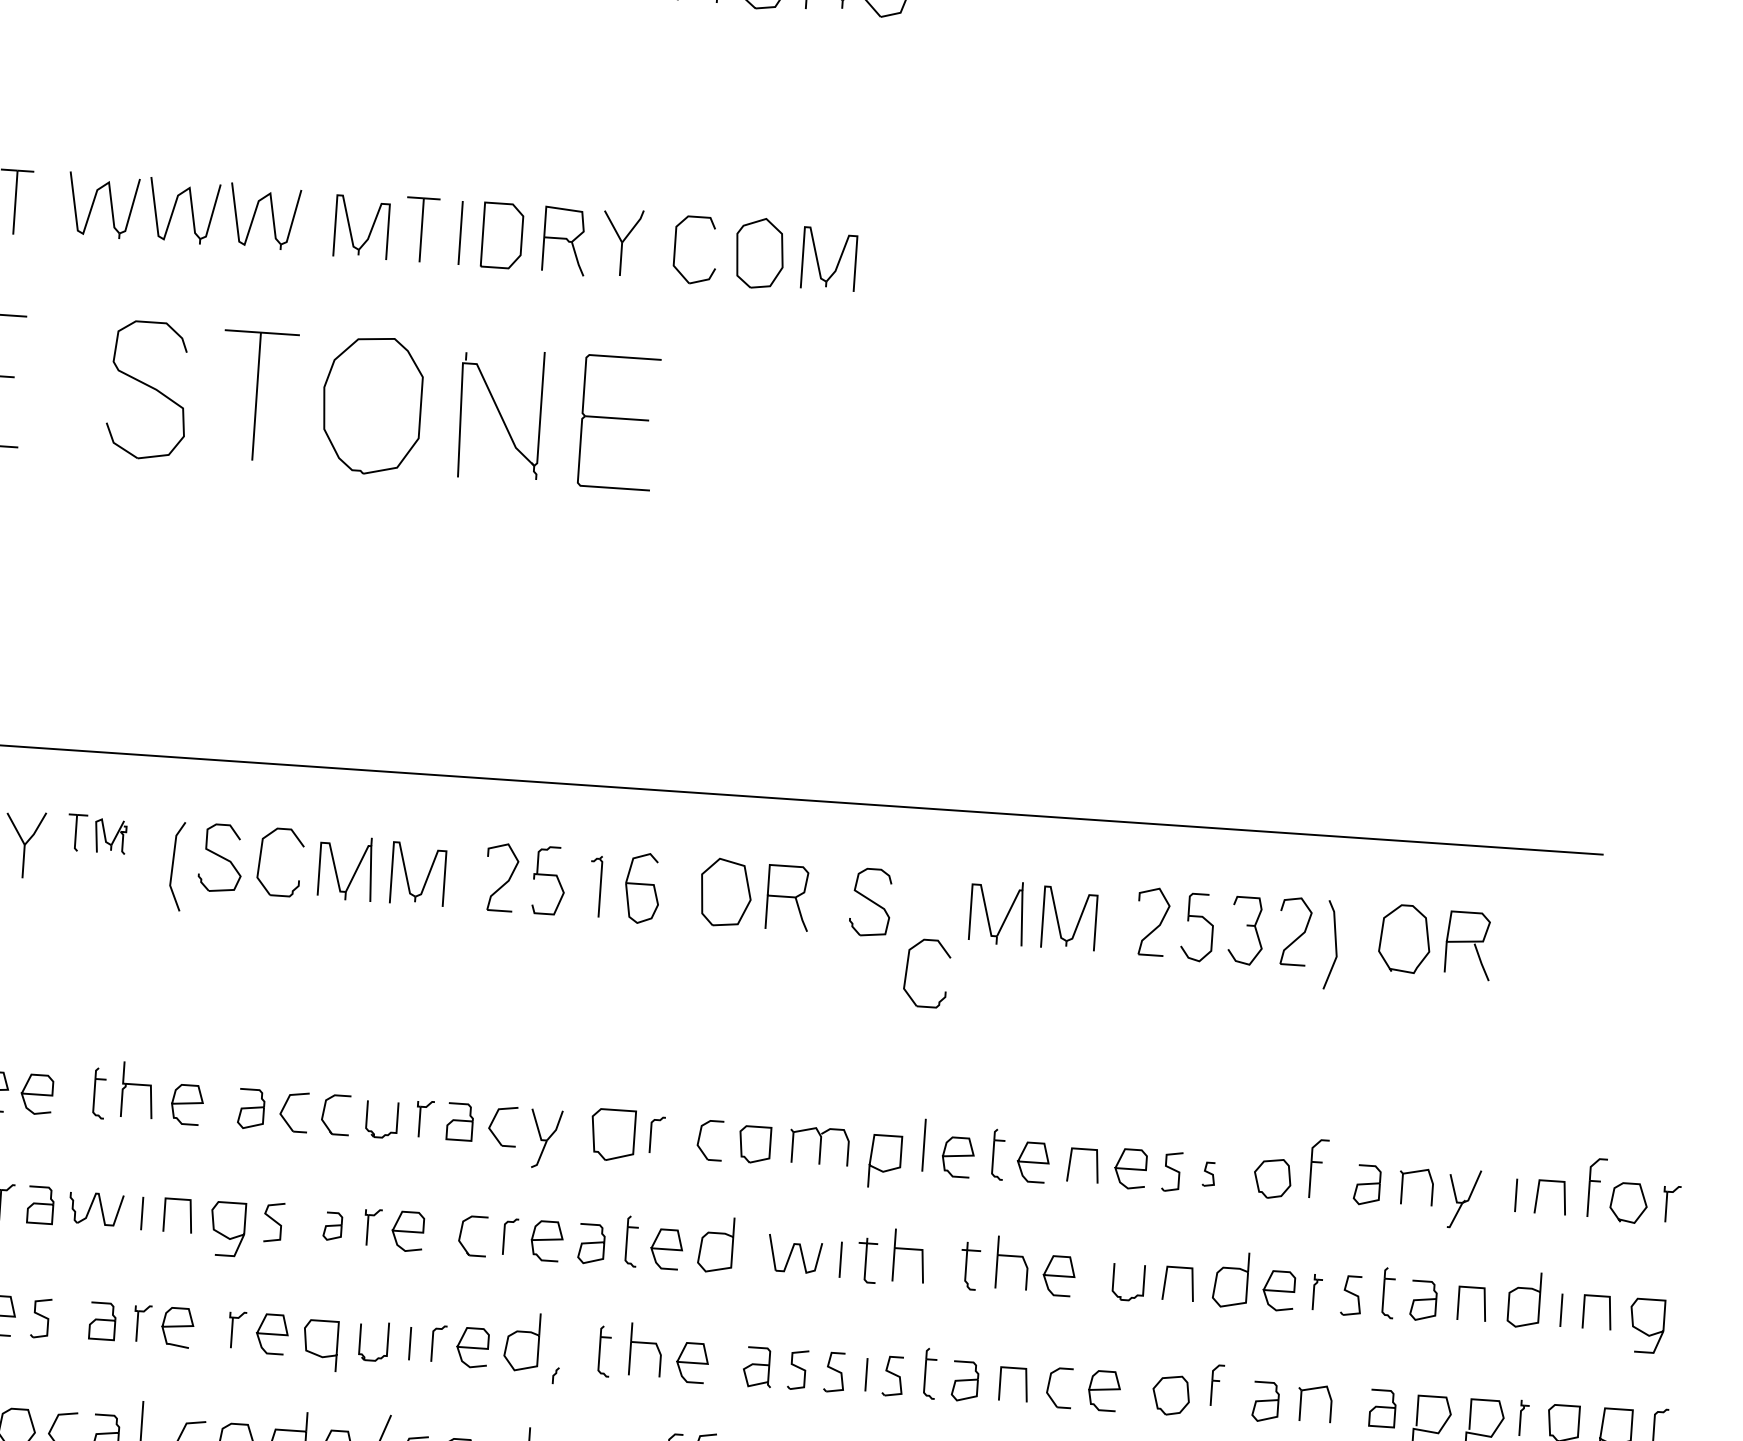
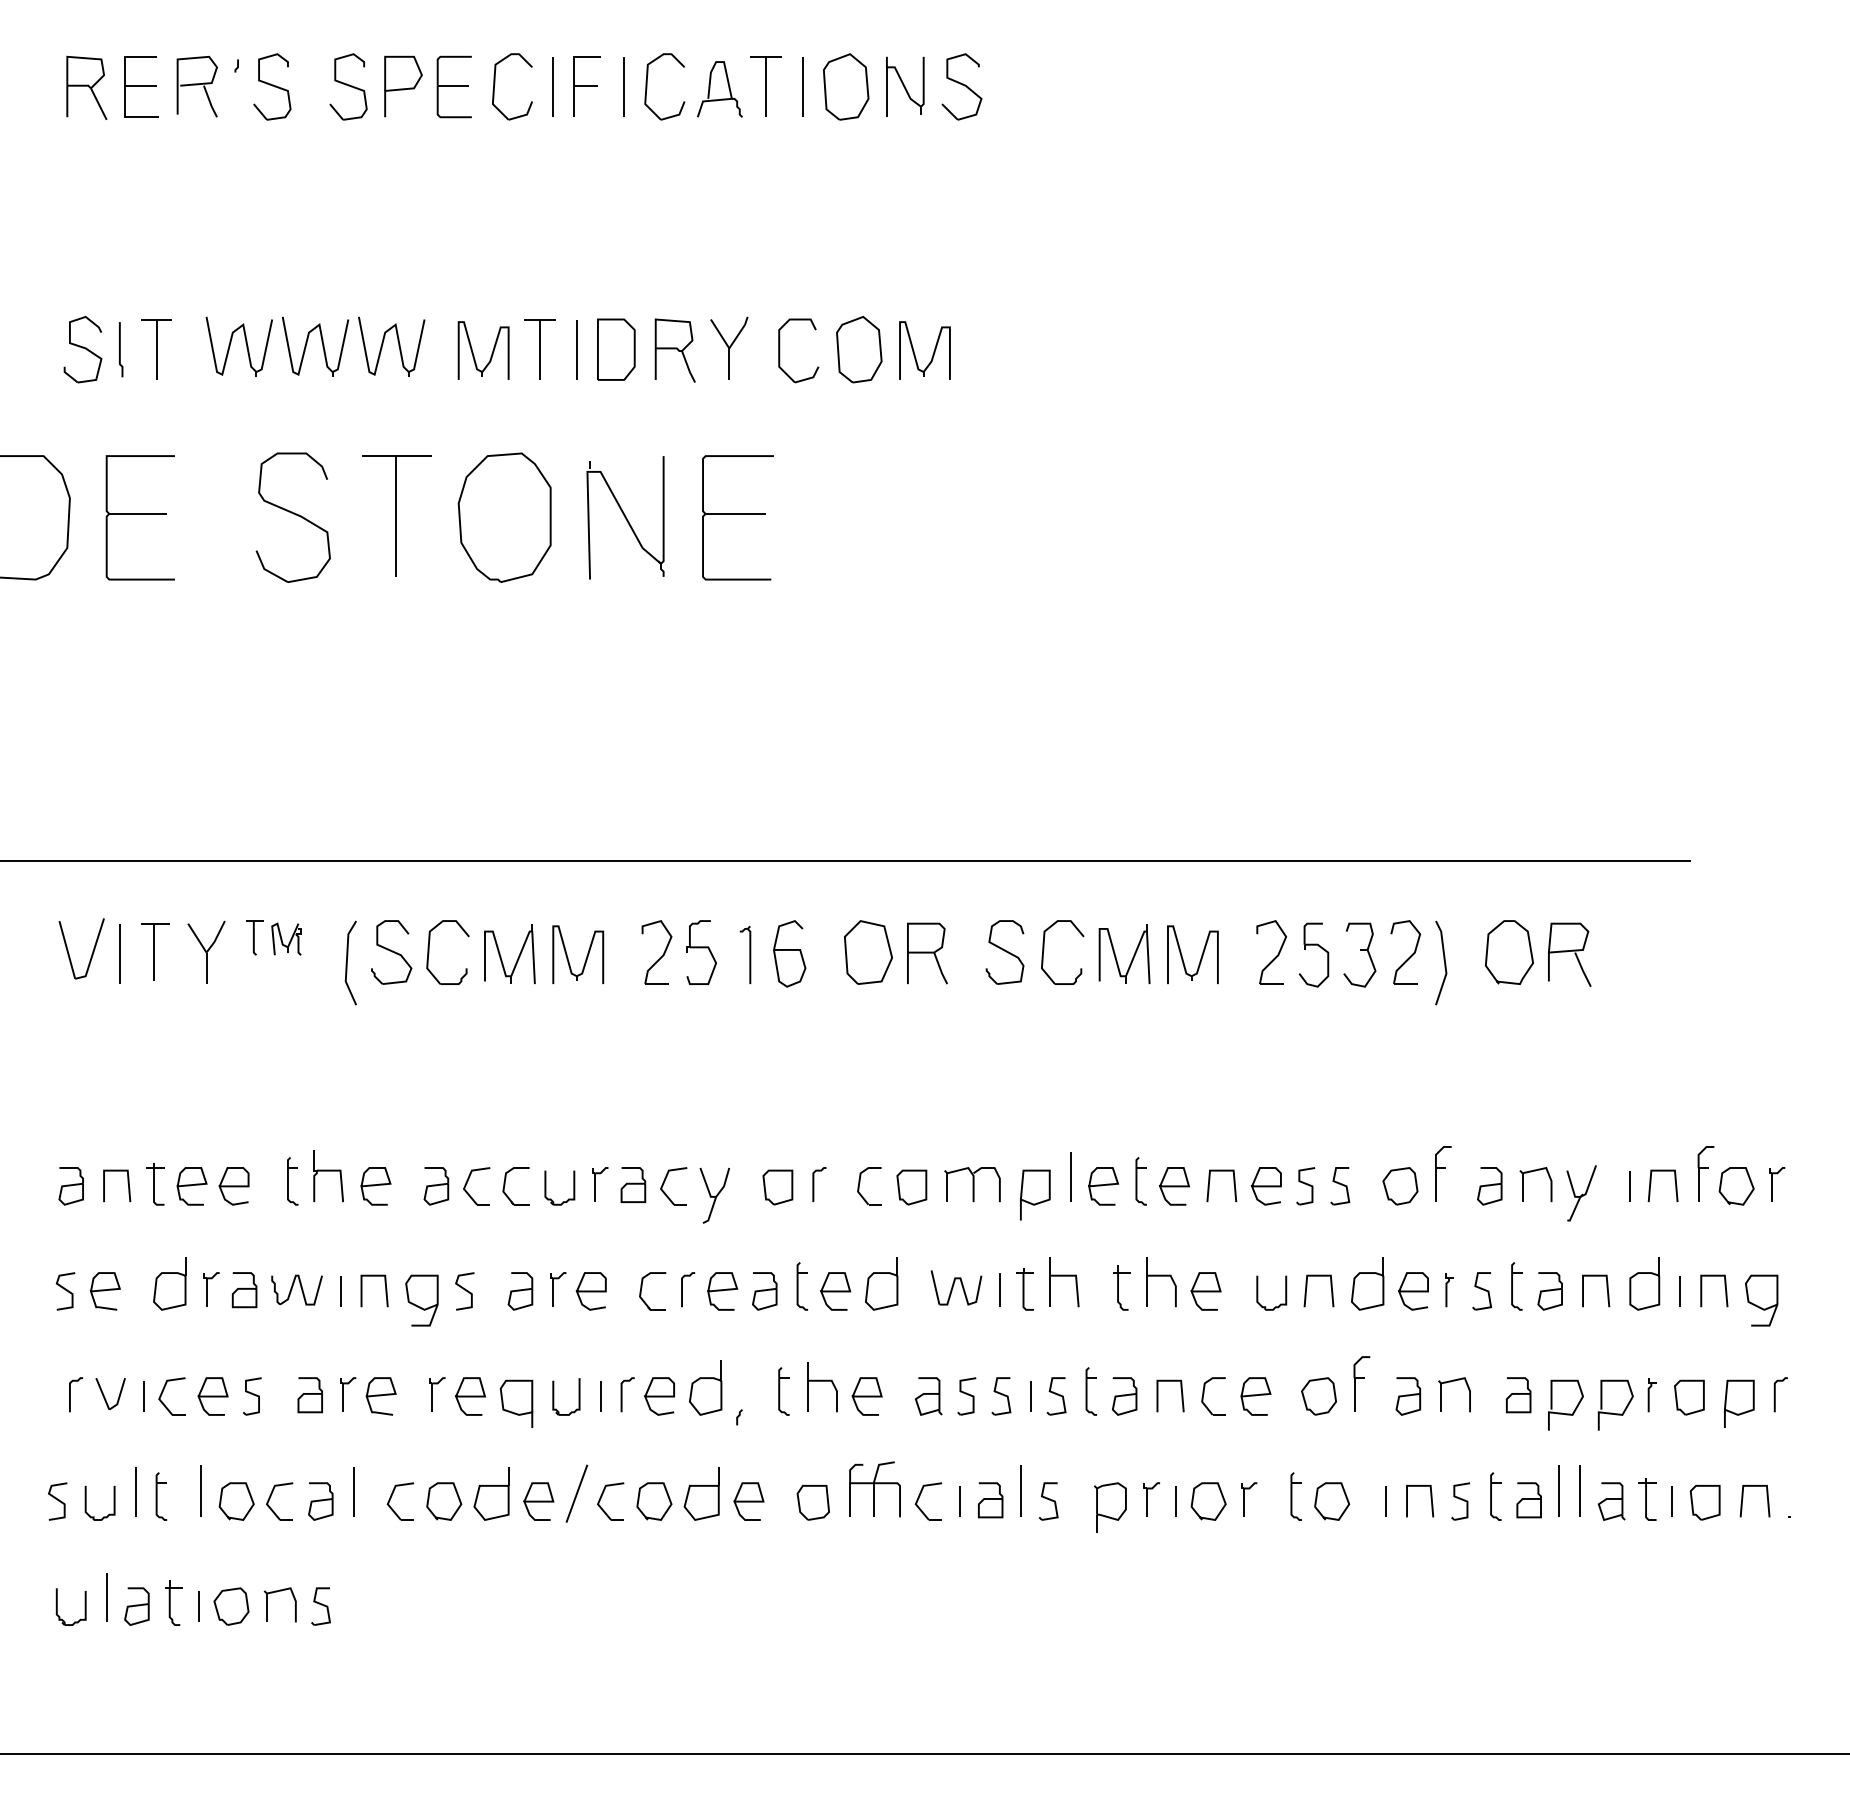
part: (908, 969) -> (1044, 950), moved
part: (612, 1134) -> (777, 1187), size x0.71
part: (1209, 1174) -> (1340, 1186), size x1.67
part: (332, 1226) -> (520, 1291), size x1.43
part: (1217, 1384) -> (1361, 1383), size x1.43

